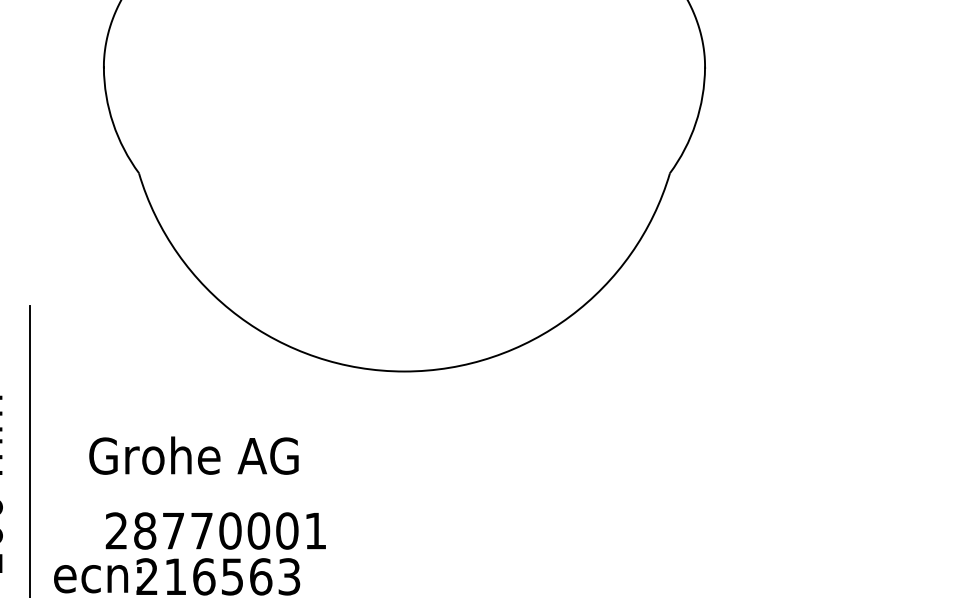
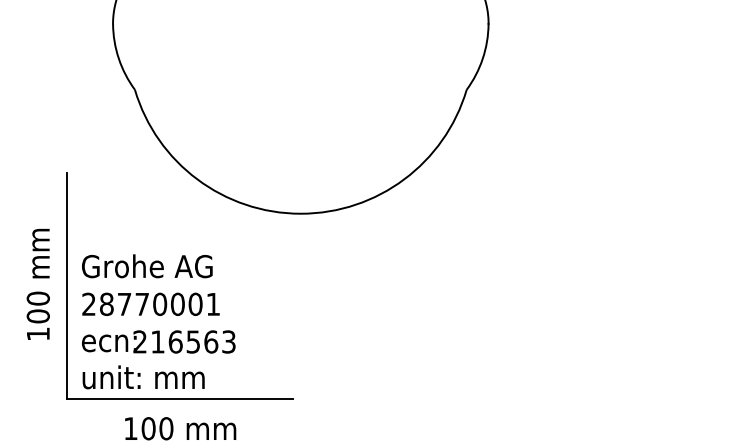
text: (194, 455) -> (147, 266), moved
text: (215, 529) -> (150, 303), moved

